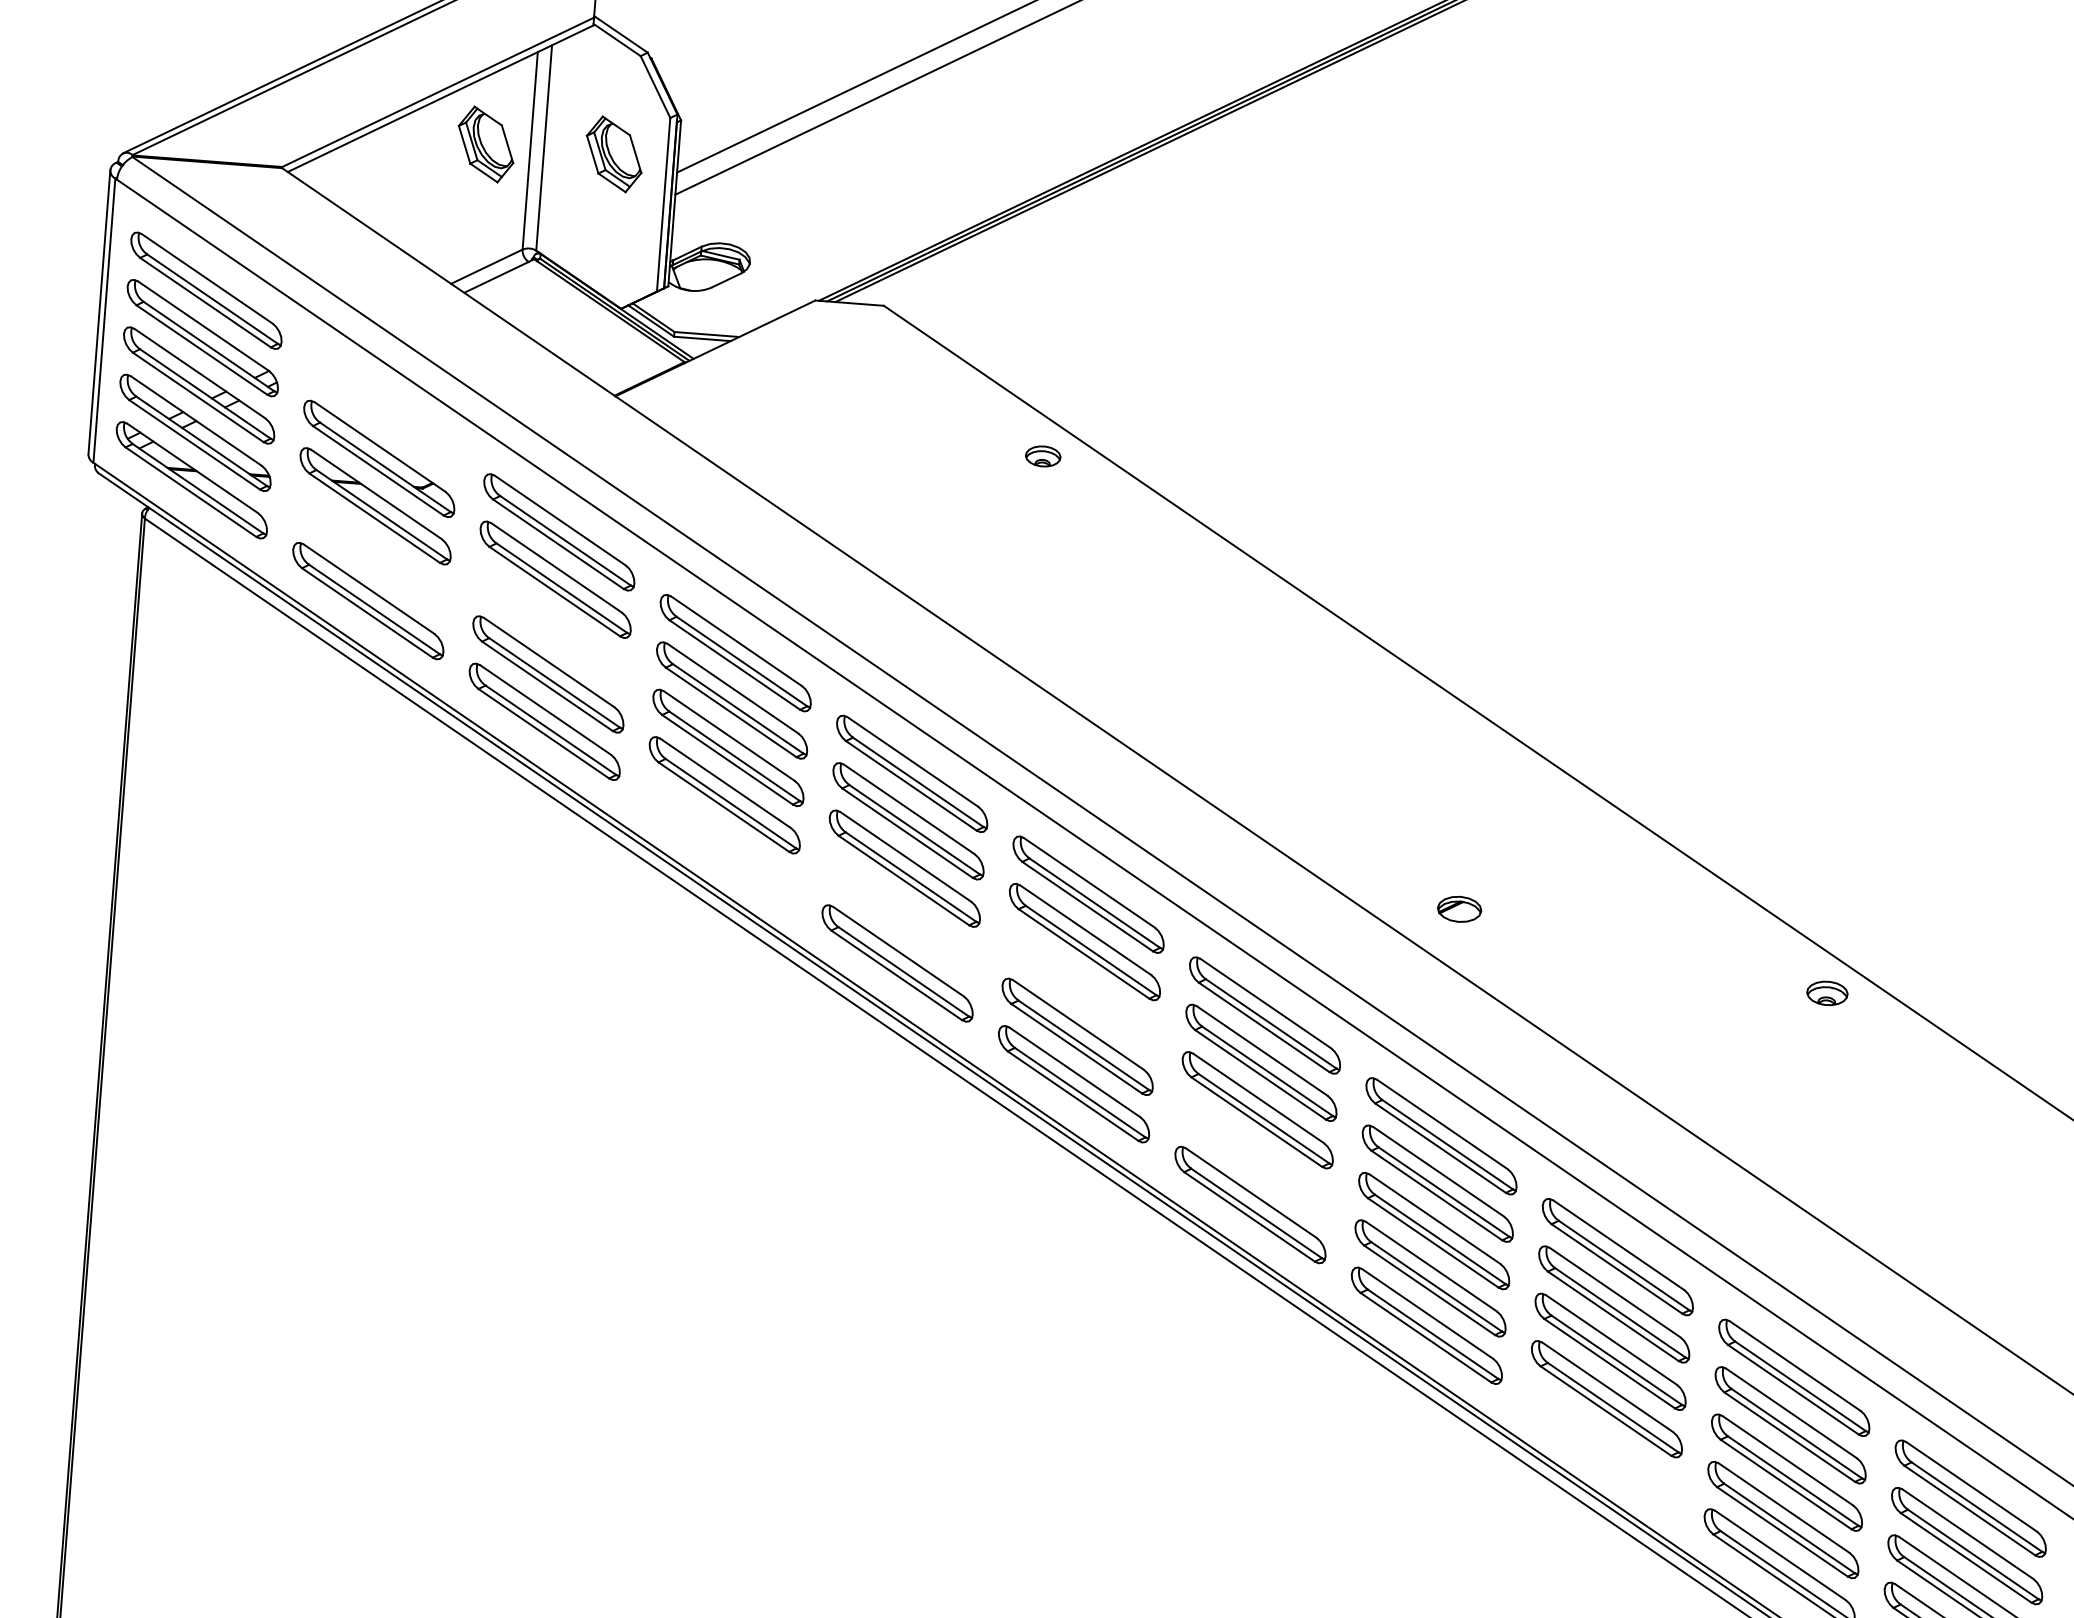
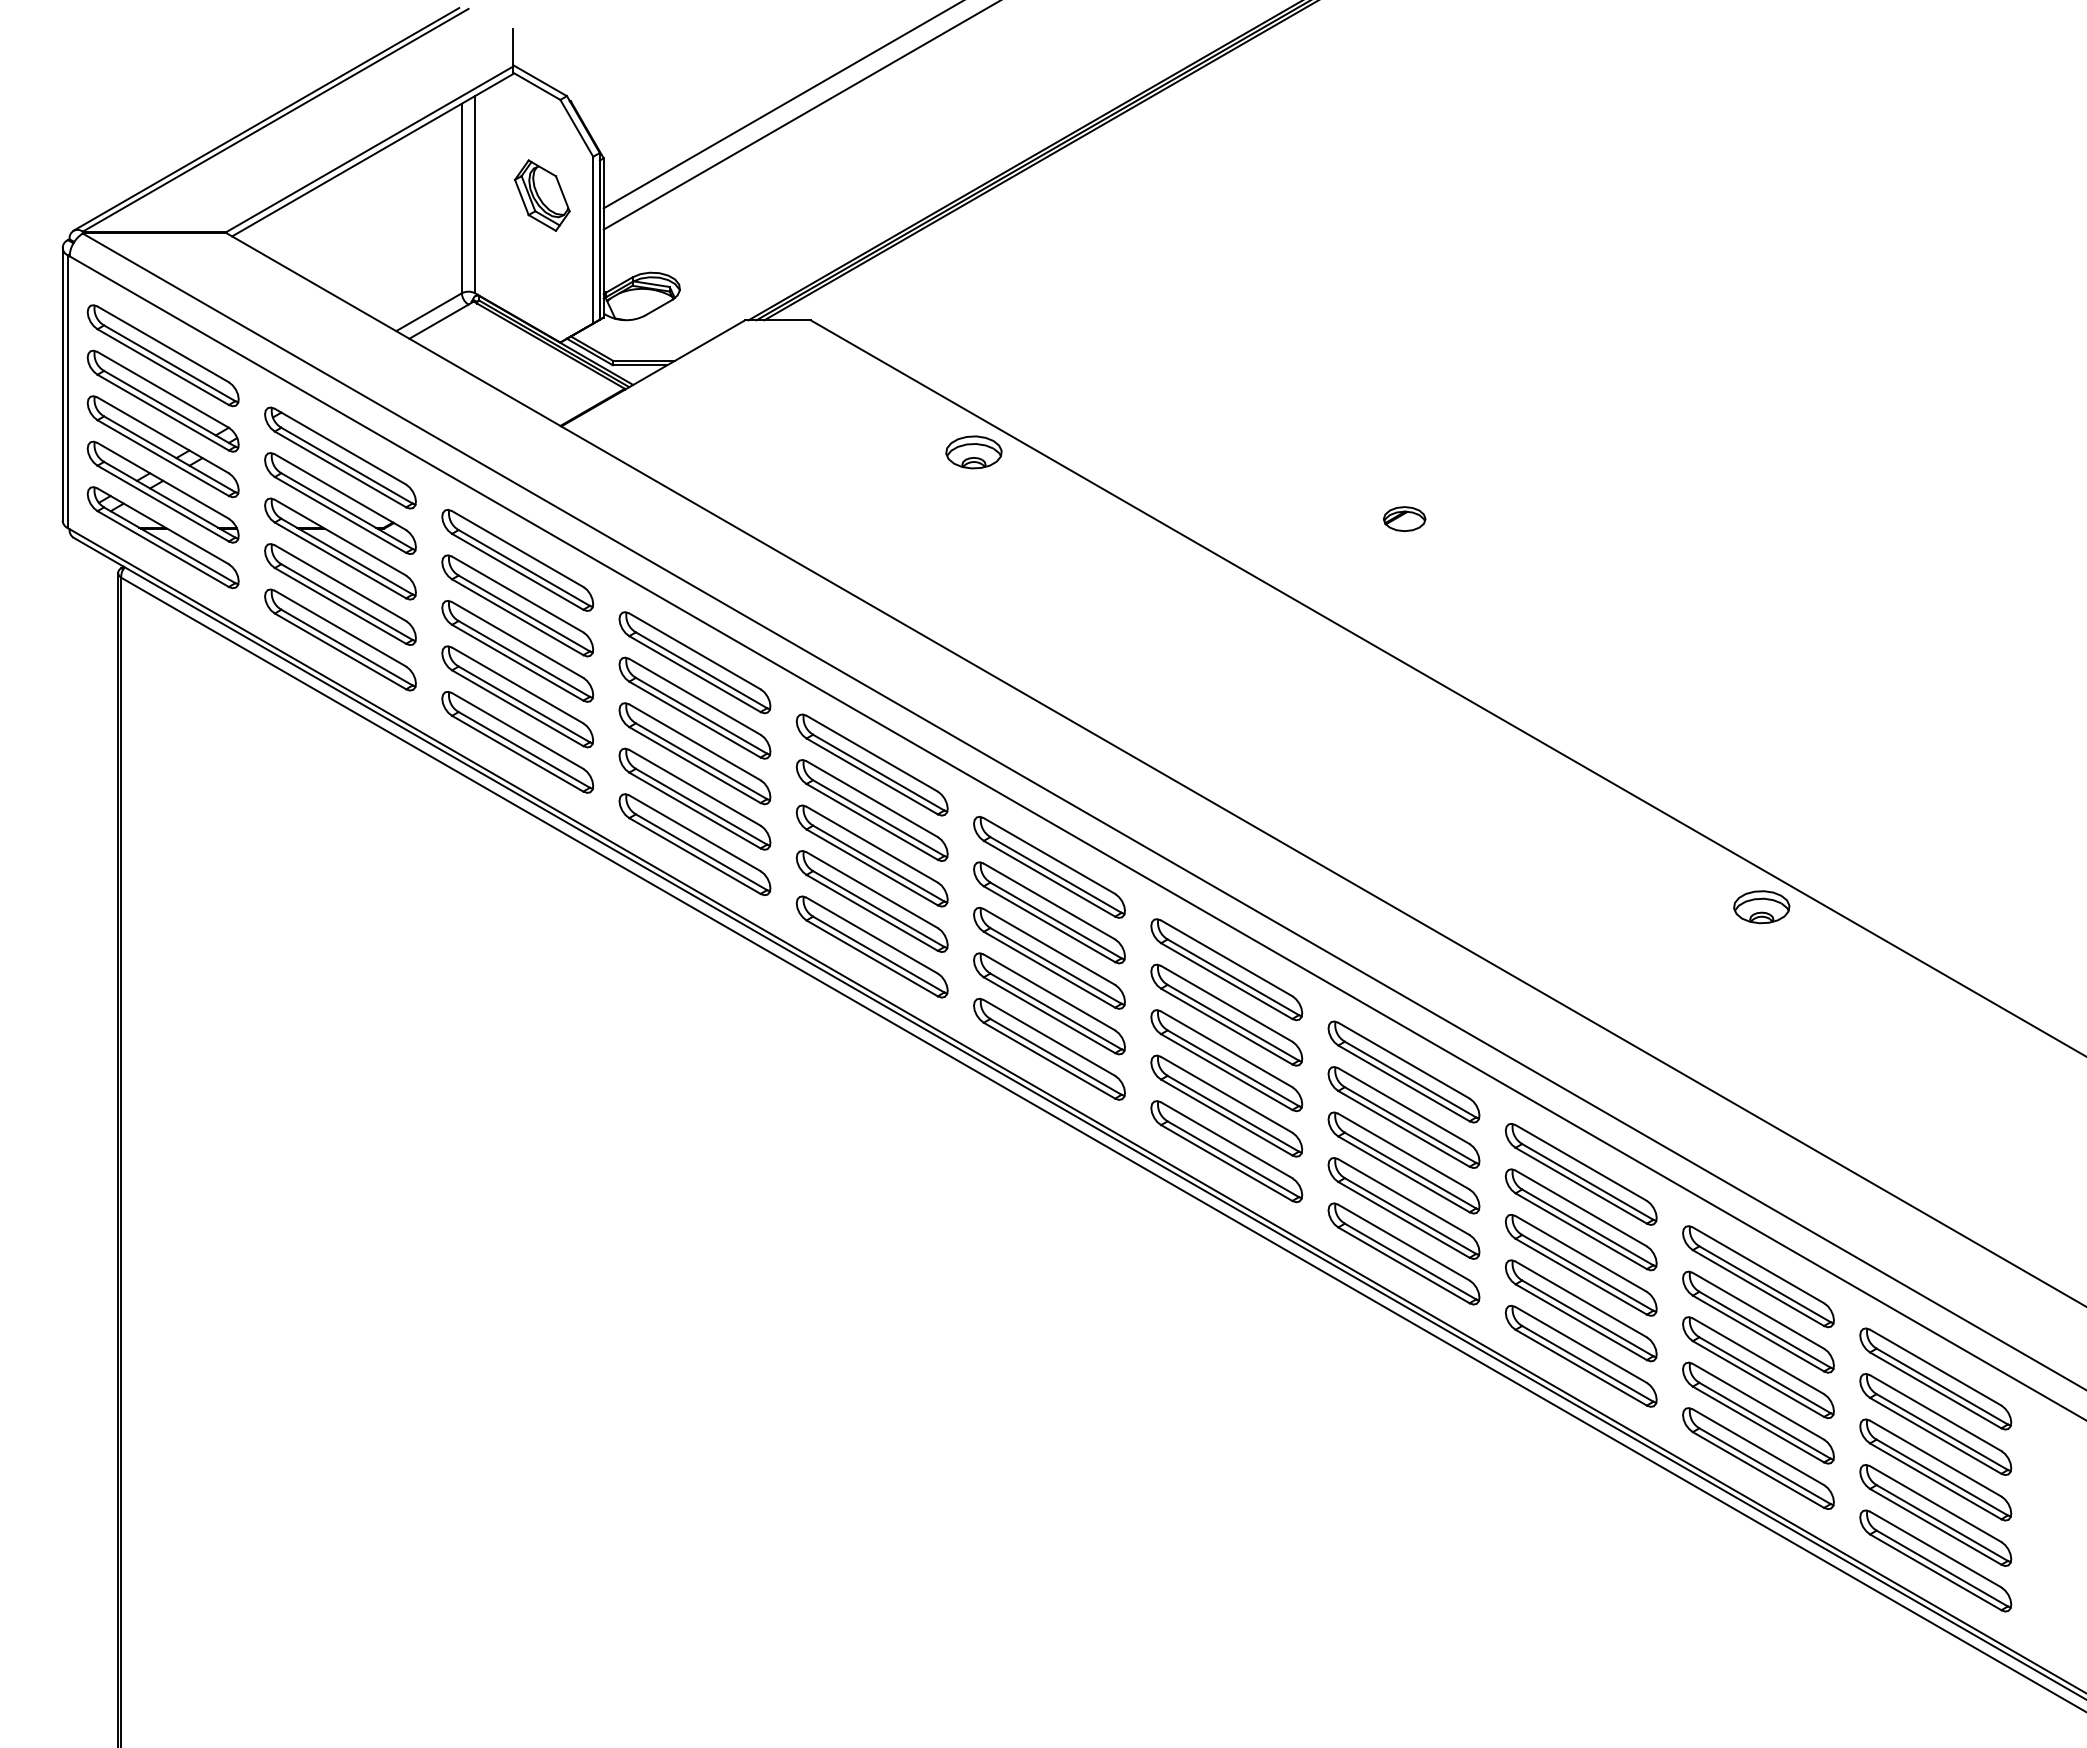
part: (485, 144) -> (418, 195), removed
part: (382, 410) -> (340, 457), added
part: (1042, 456) -> (973, 452), size x1.67
part: (371, 553) -> (340, 594), added
part: (551, 627) -> (517, 651), added
part: (720, 842) -> (694, 844), added
part: (1459, 909) -> (1404, 519), moved
part: (900, 916) -> (871, 901), added
part: (1081, 988) -> (1049, 957), added
part: (1827, 993) -> (1761, 907), size x1.43
part: (1253, 1156) -> (1226, 1105), added
part: (1602, 1445) -> (1580, 1355), added

